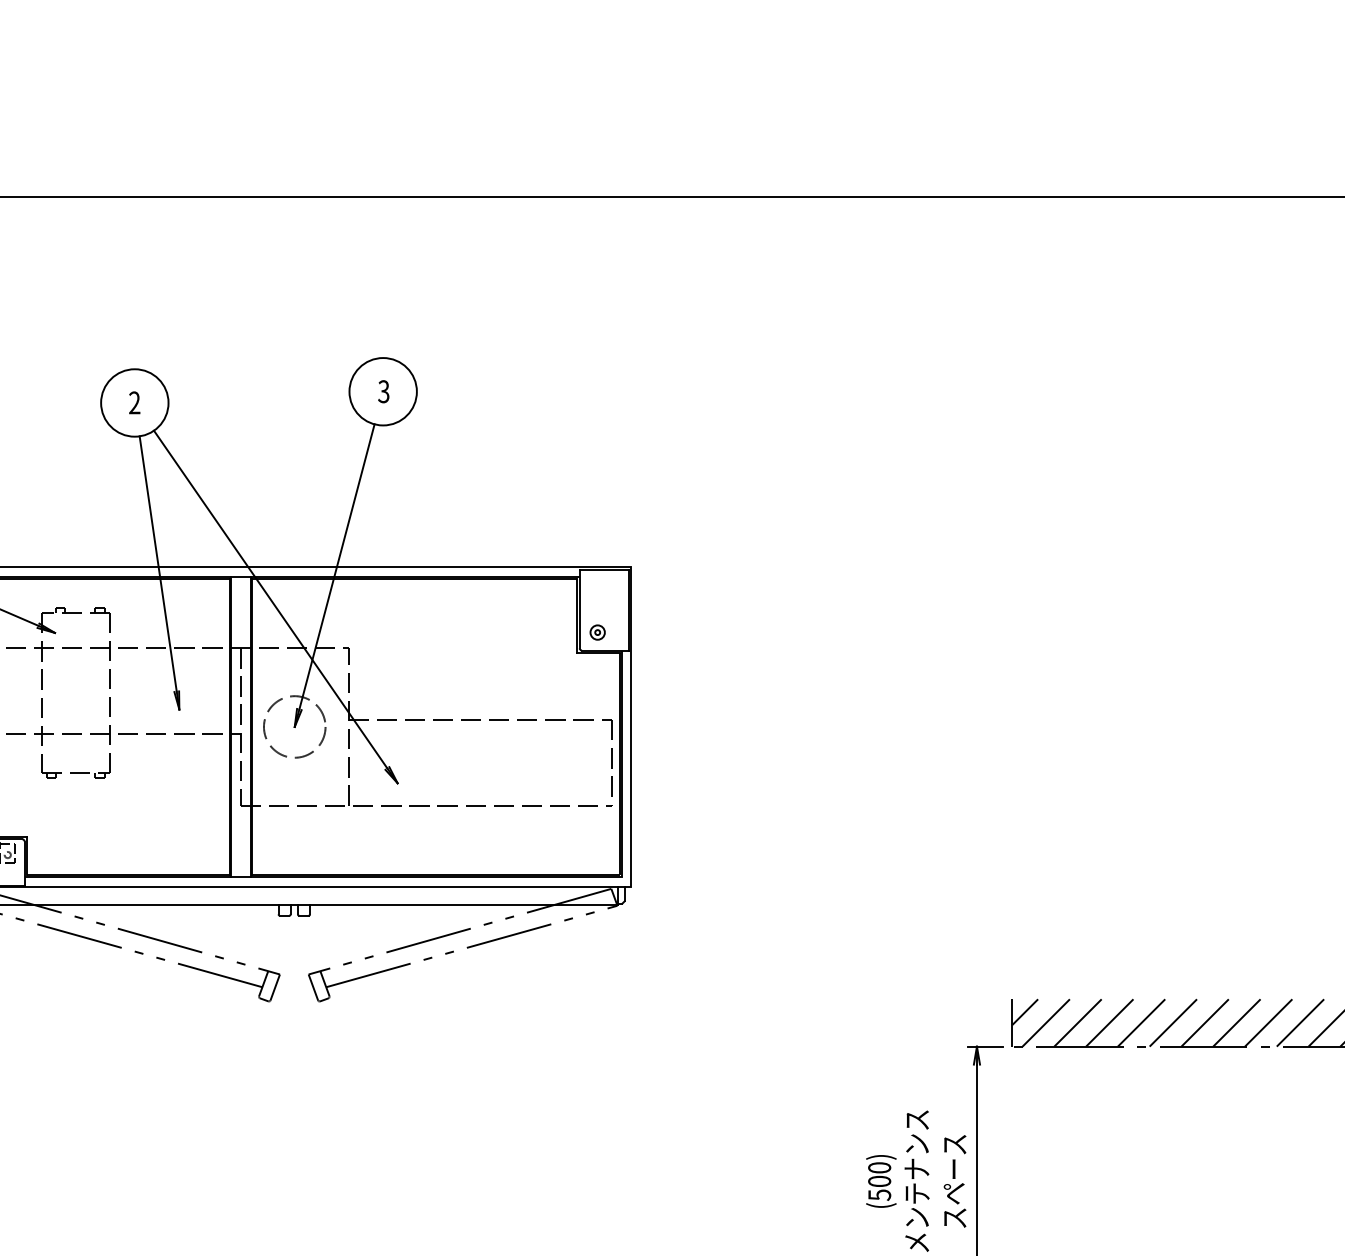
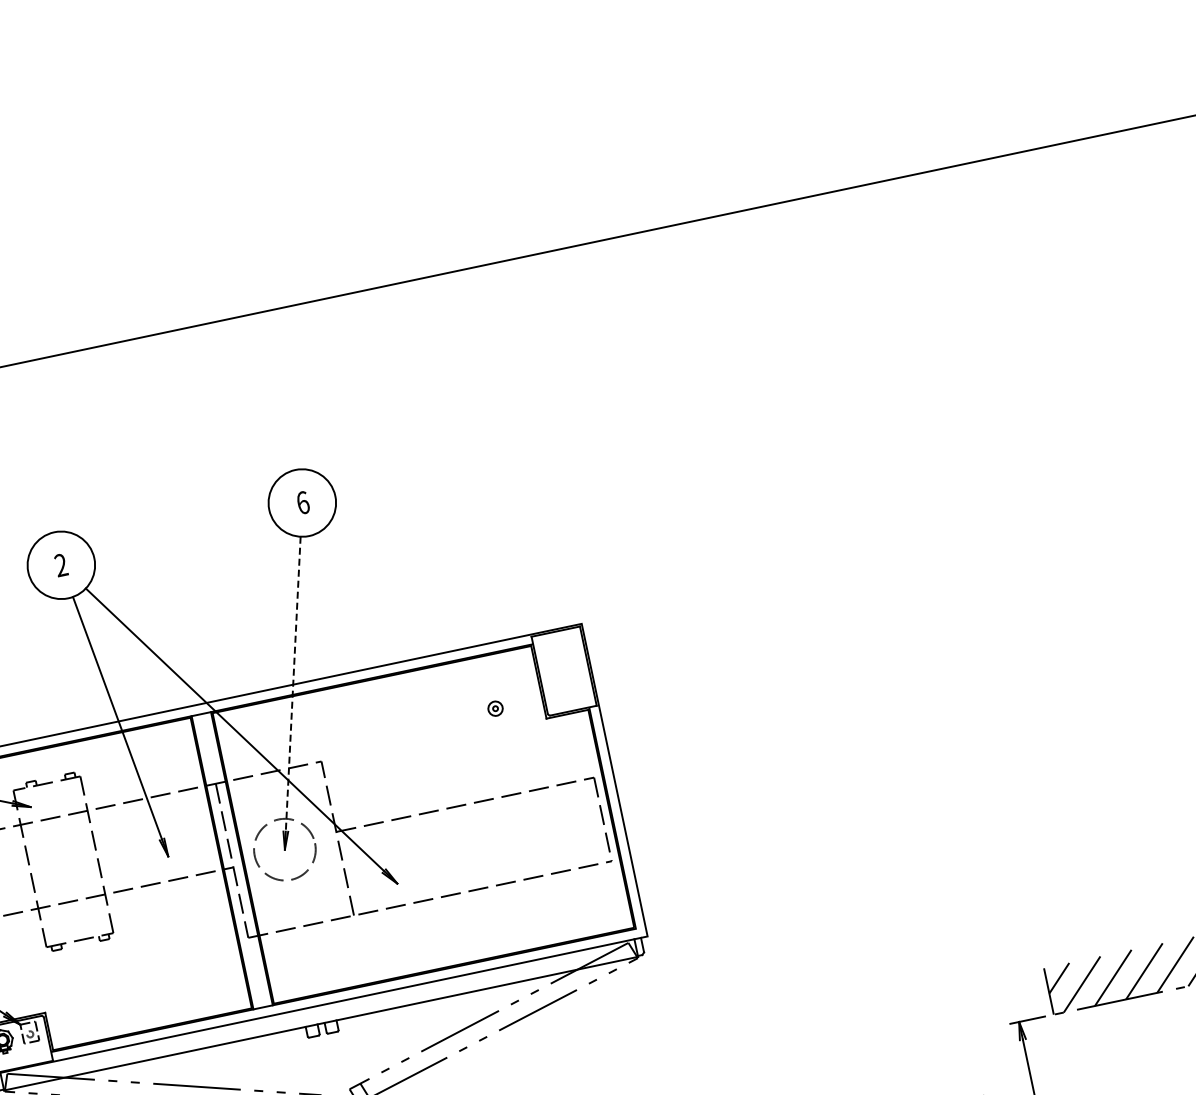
text: (383, 391) -> (302, 502), 3 -> 6
line: (336, 566) -> (292, 683), solid -> dashed
part: (597, 632) -> (495, 708), moved

